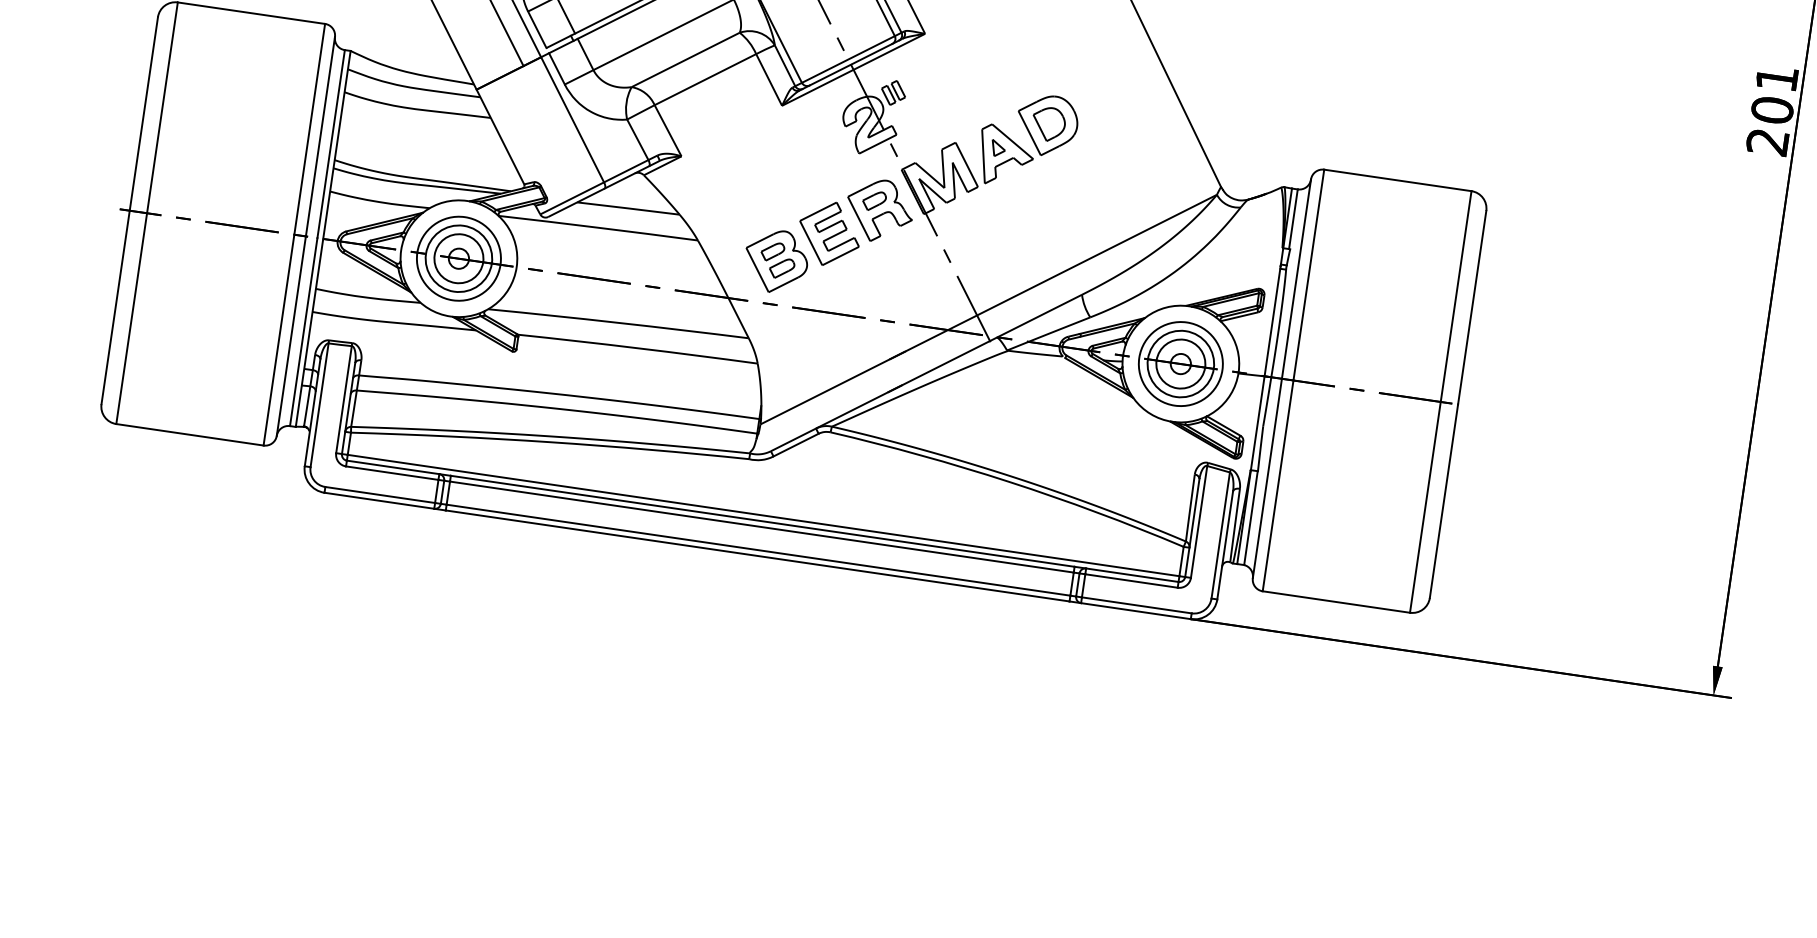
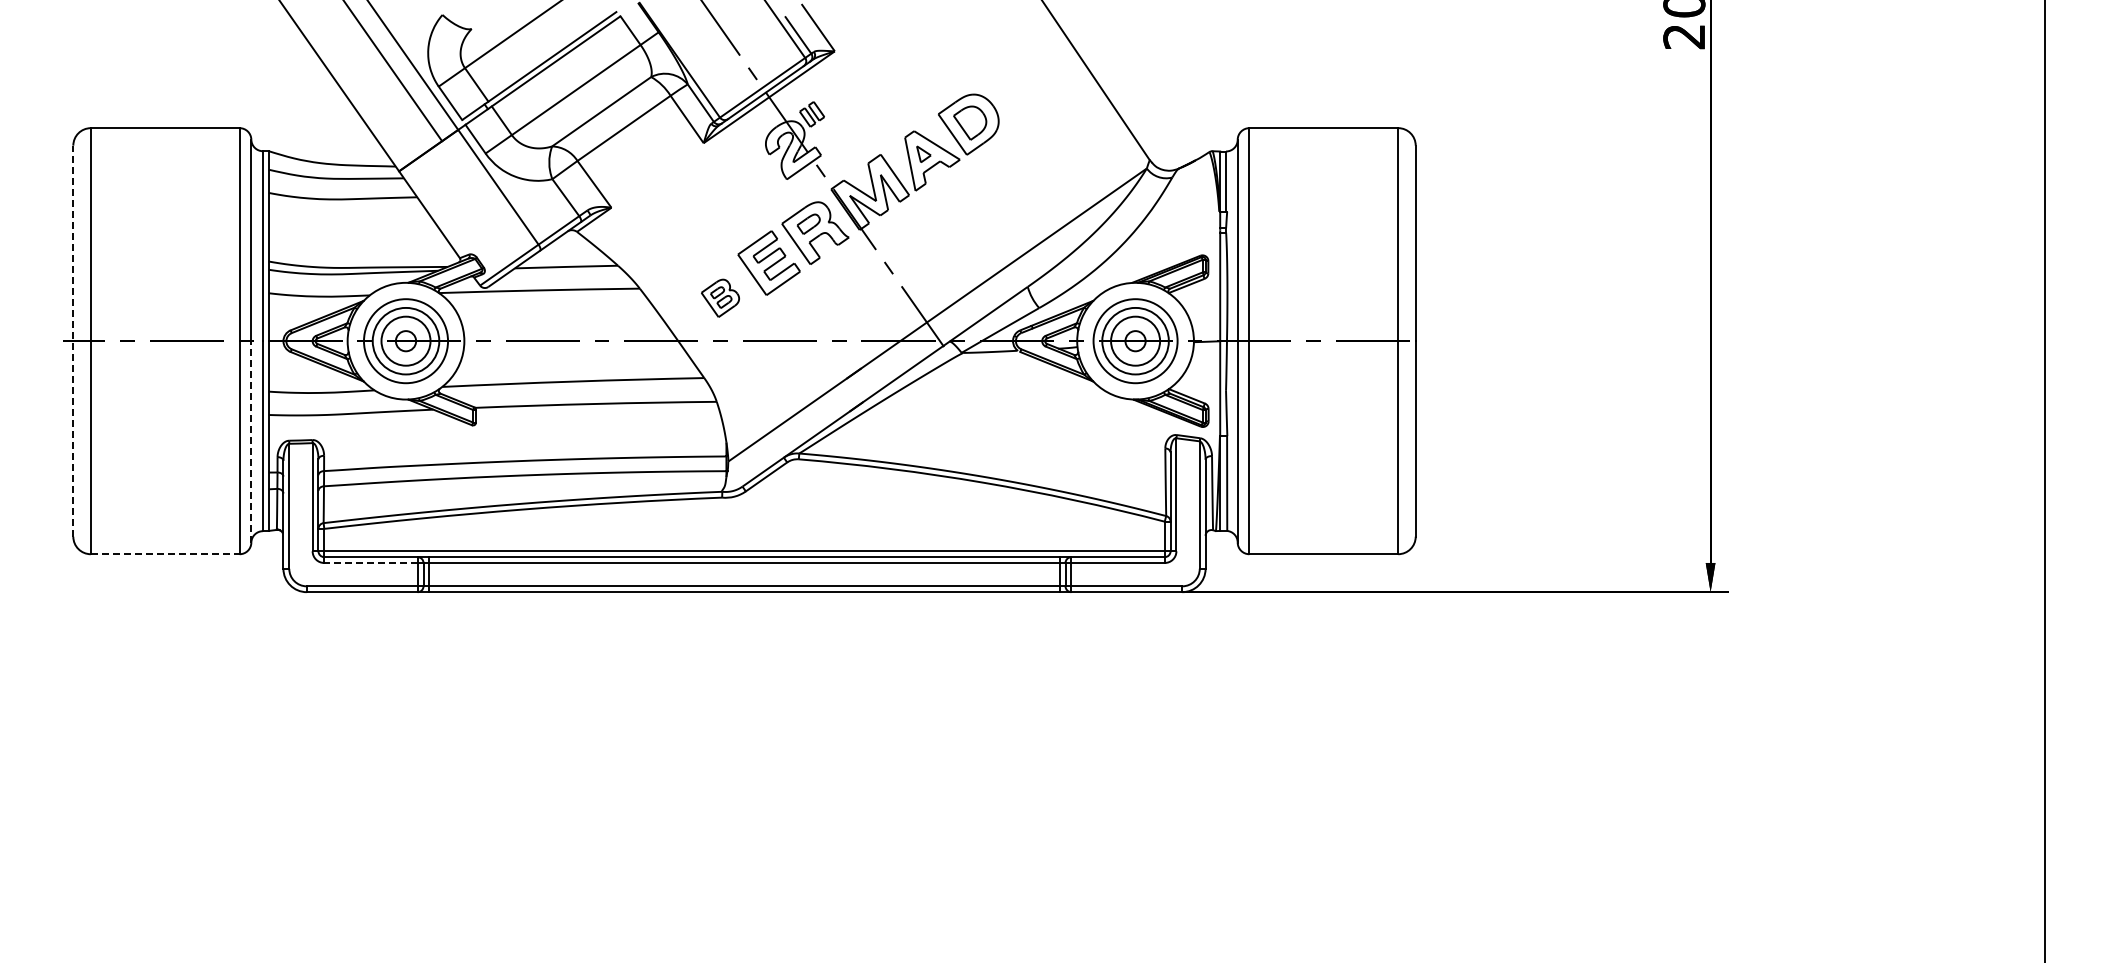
line: (129, 211) -> (73, 341), solid -> dashed
part: (776, 261) -> (720, 298), size x0.6
line: (291, 335) -> (251, 441), solid -> dashed
line: (190, 435) -> (165, 554), solid -> dashed
line: (391, 472) -> (370, 562), solid -> dashed

